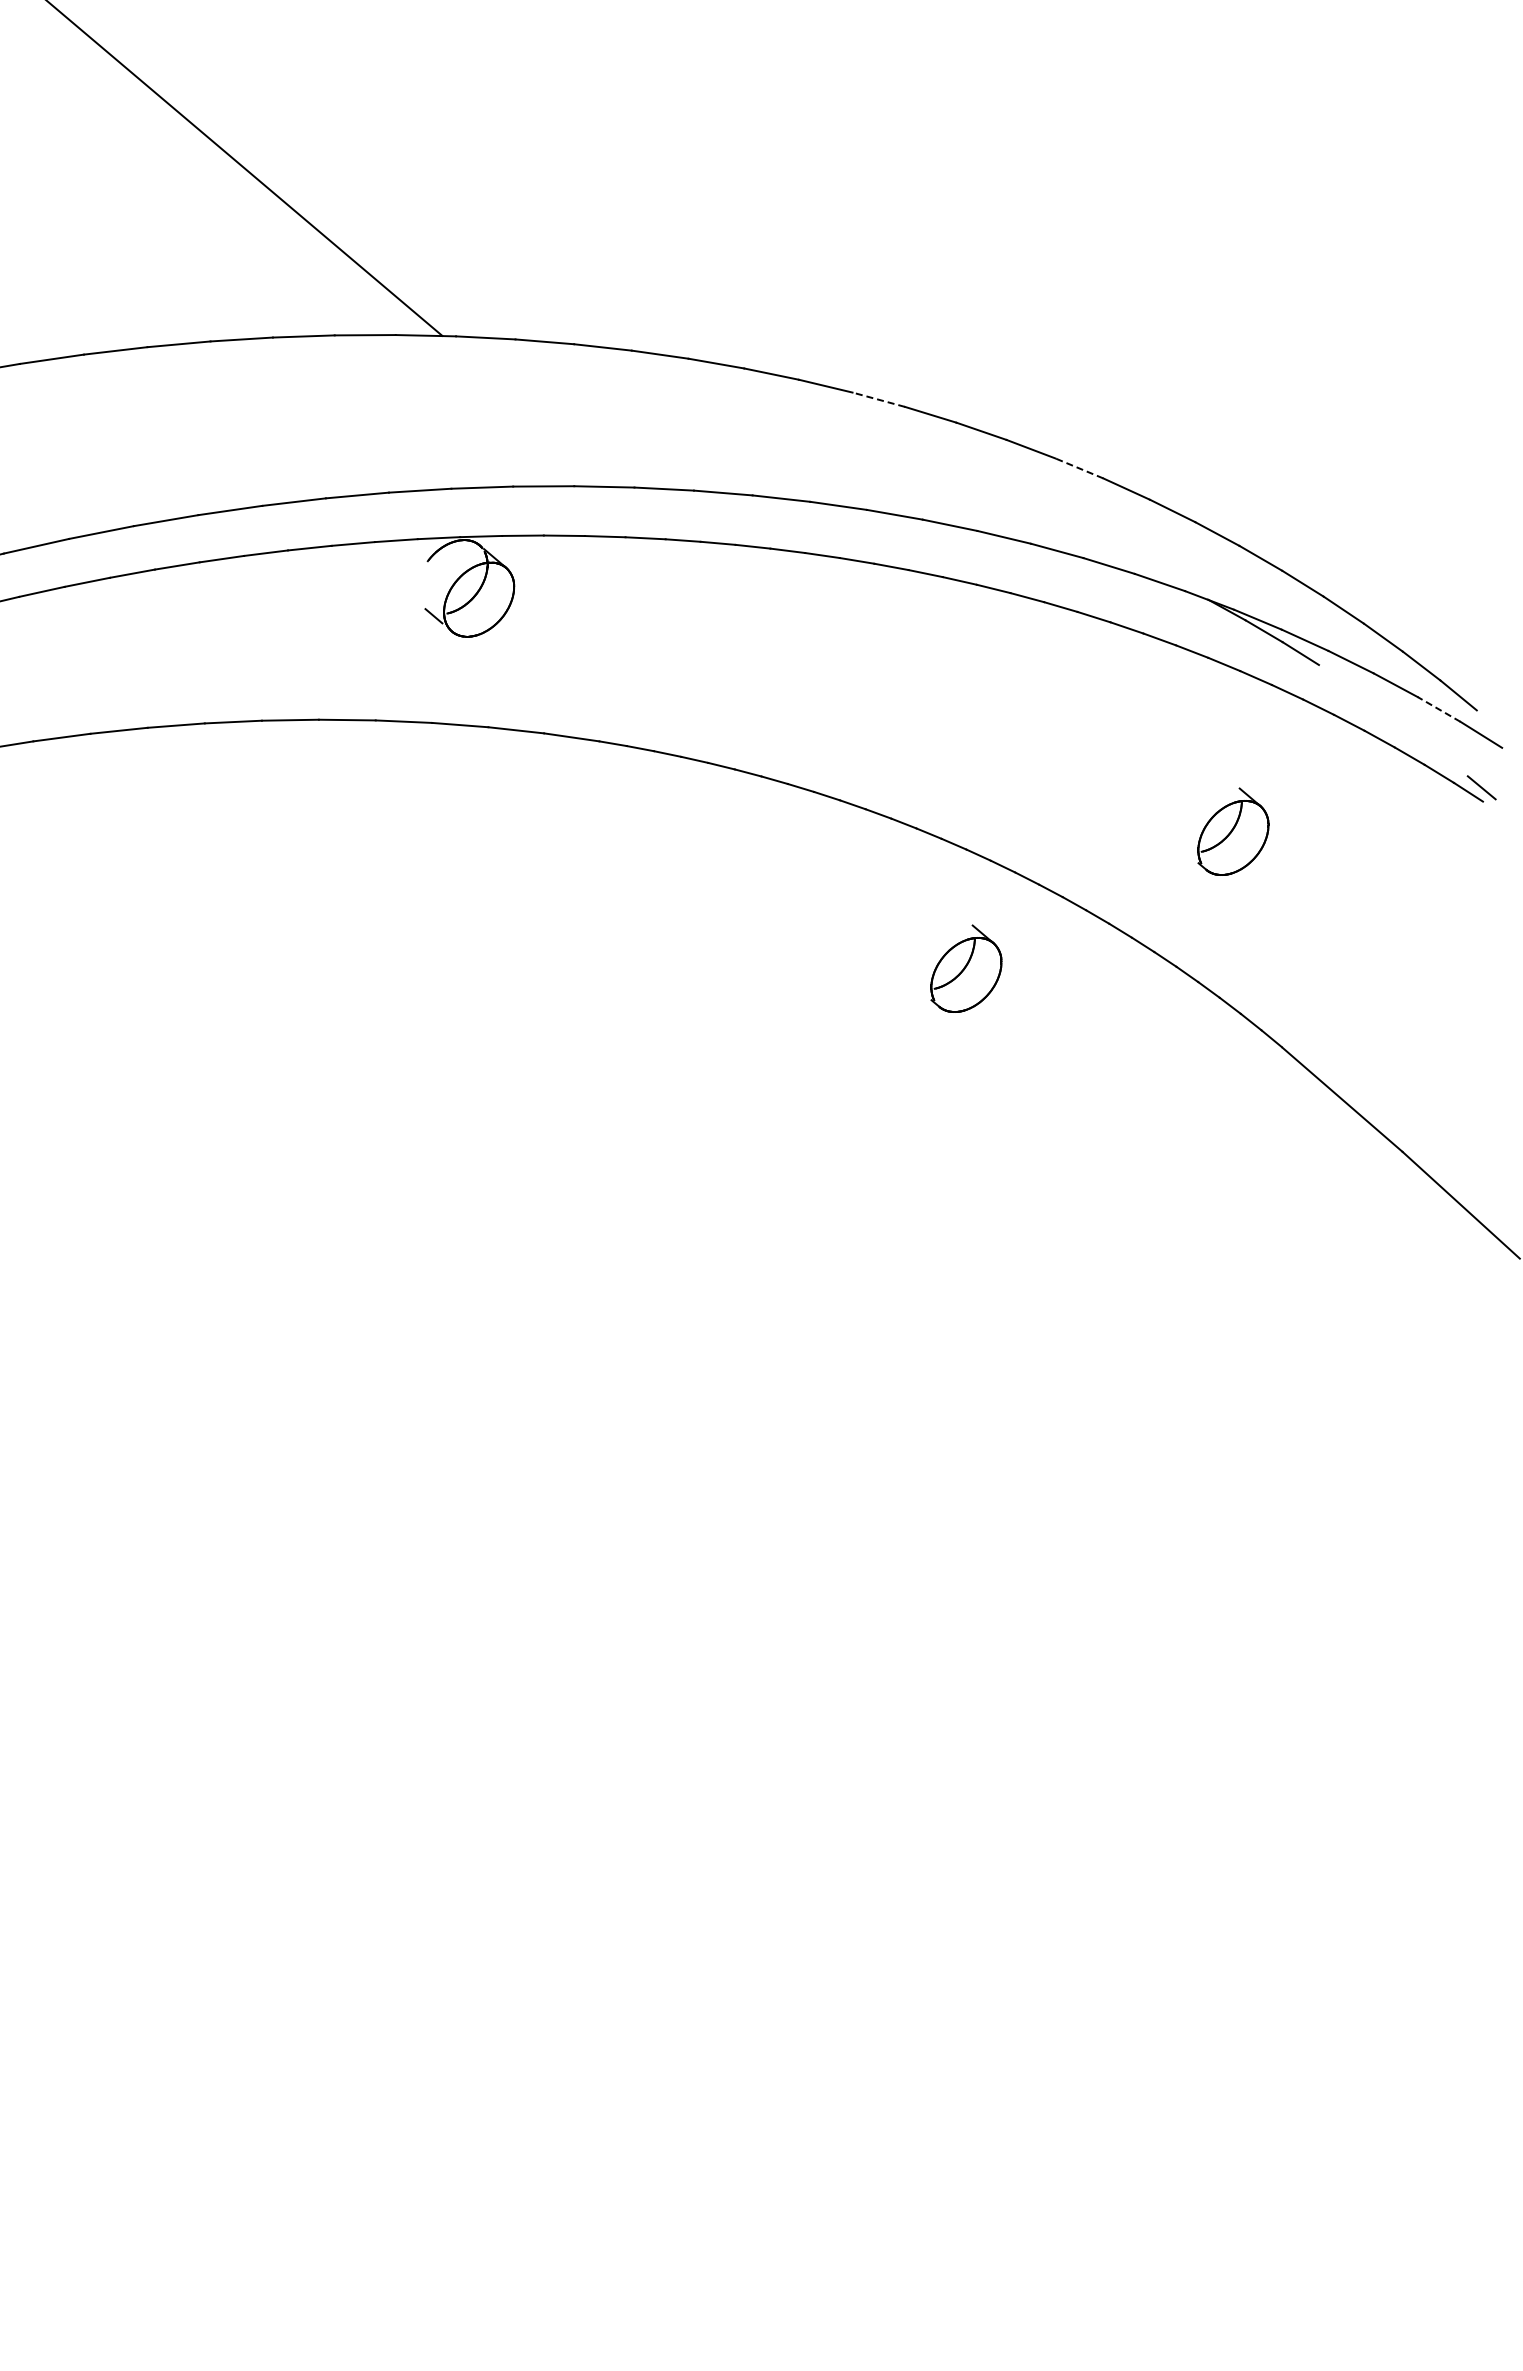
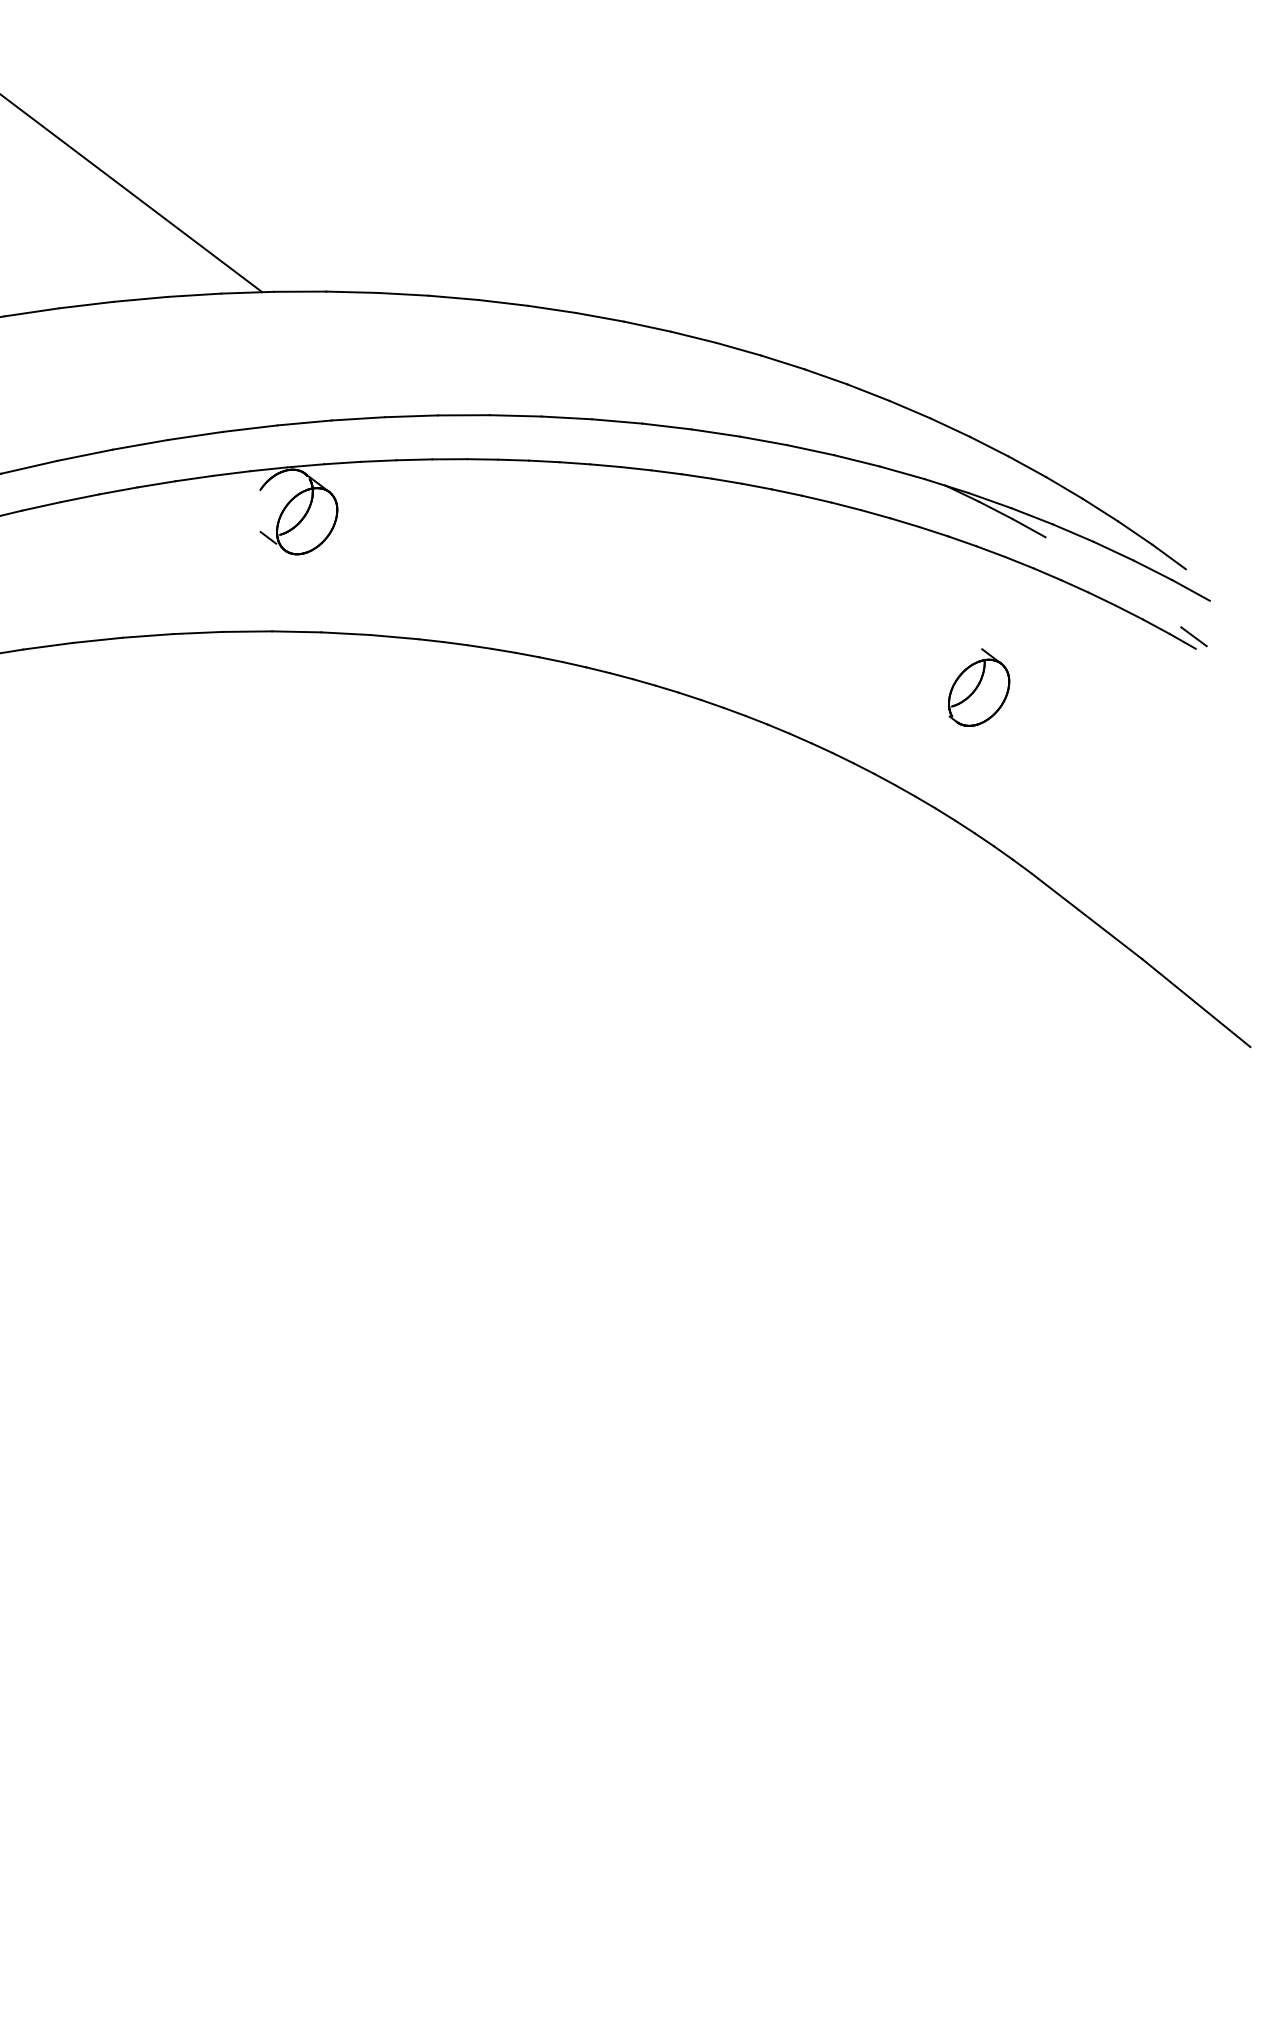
line: (878, 399) -> (646, 326), dashed -> solid
line: (1079, 468) -> (826, 376), dashed -> solid
line: (1439, 709) -> (1153, 570), dashed -> solid
part: (966, 968) -> (751, 820), removed

